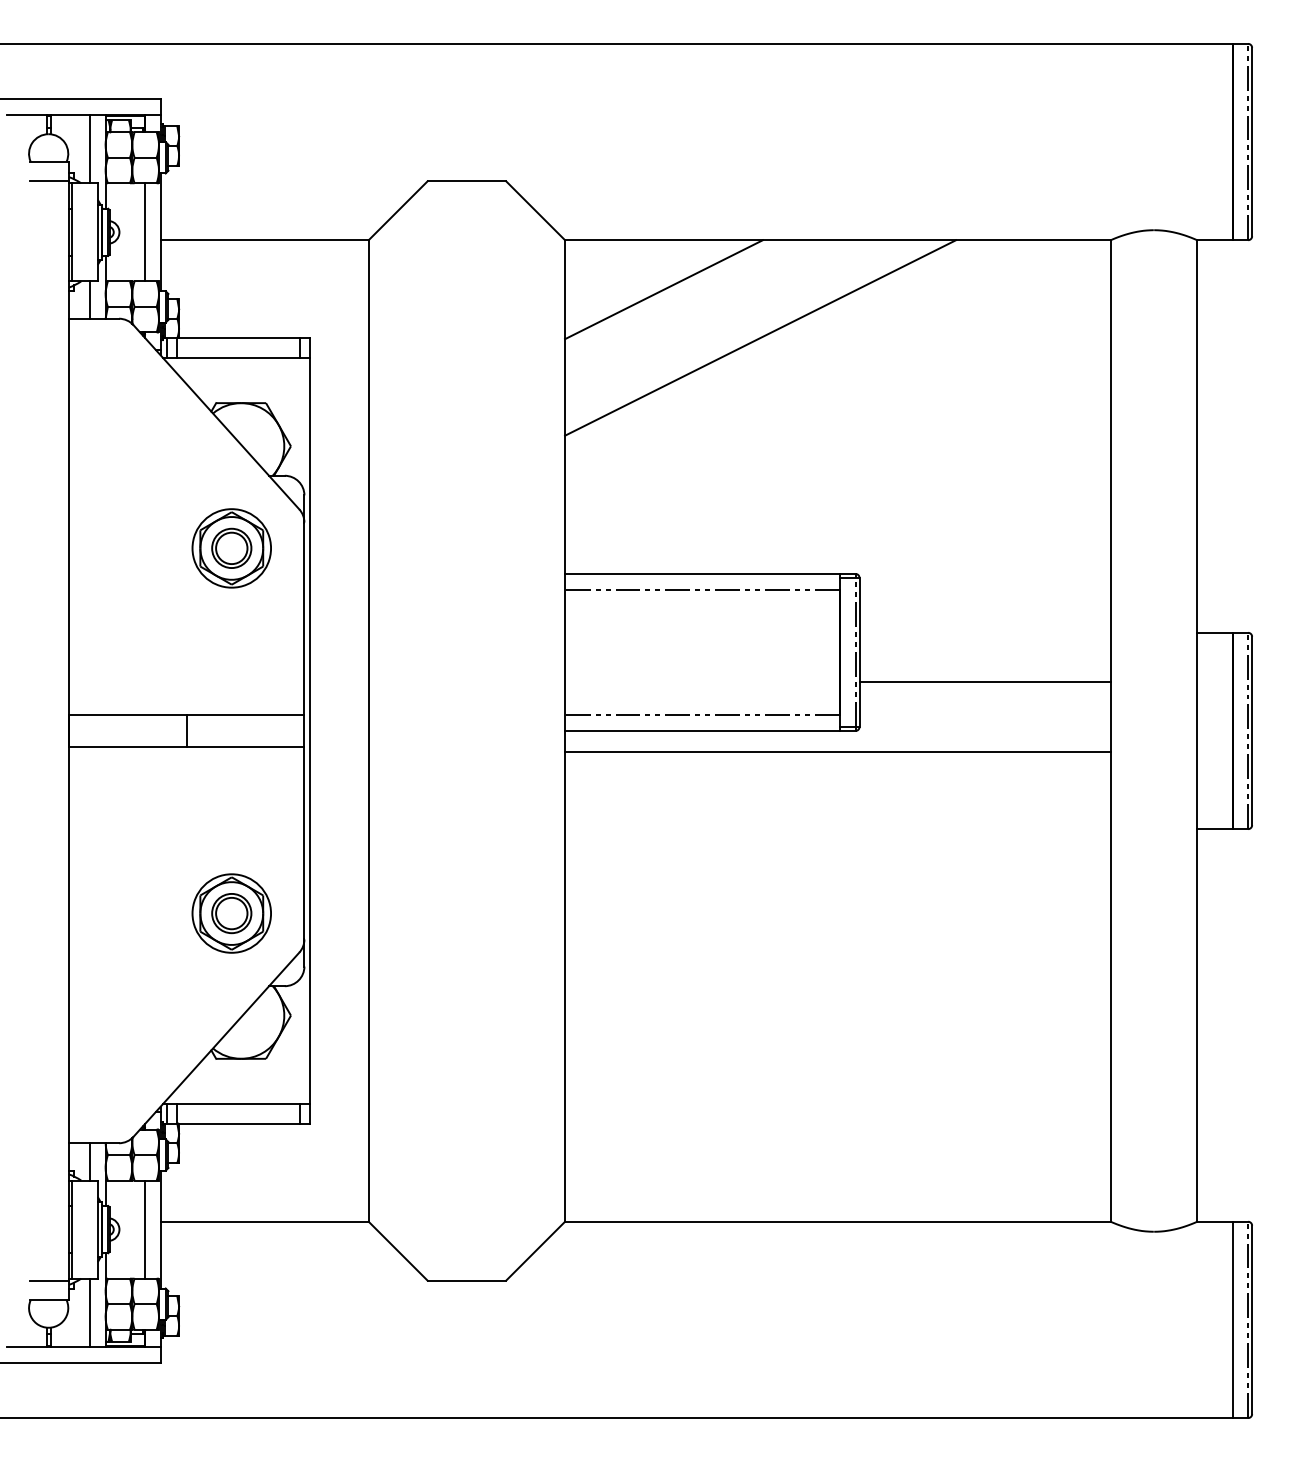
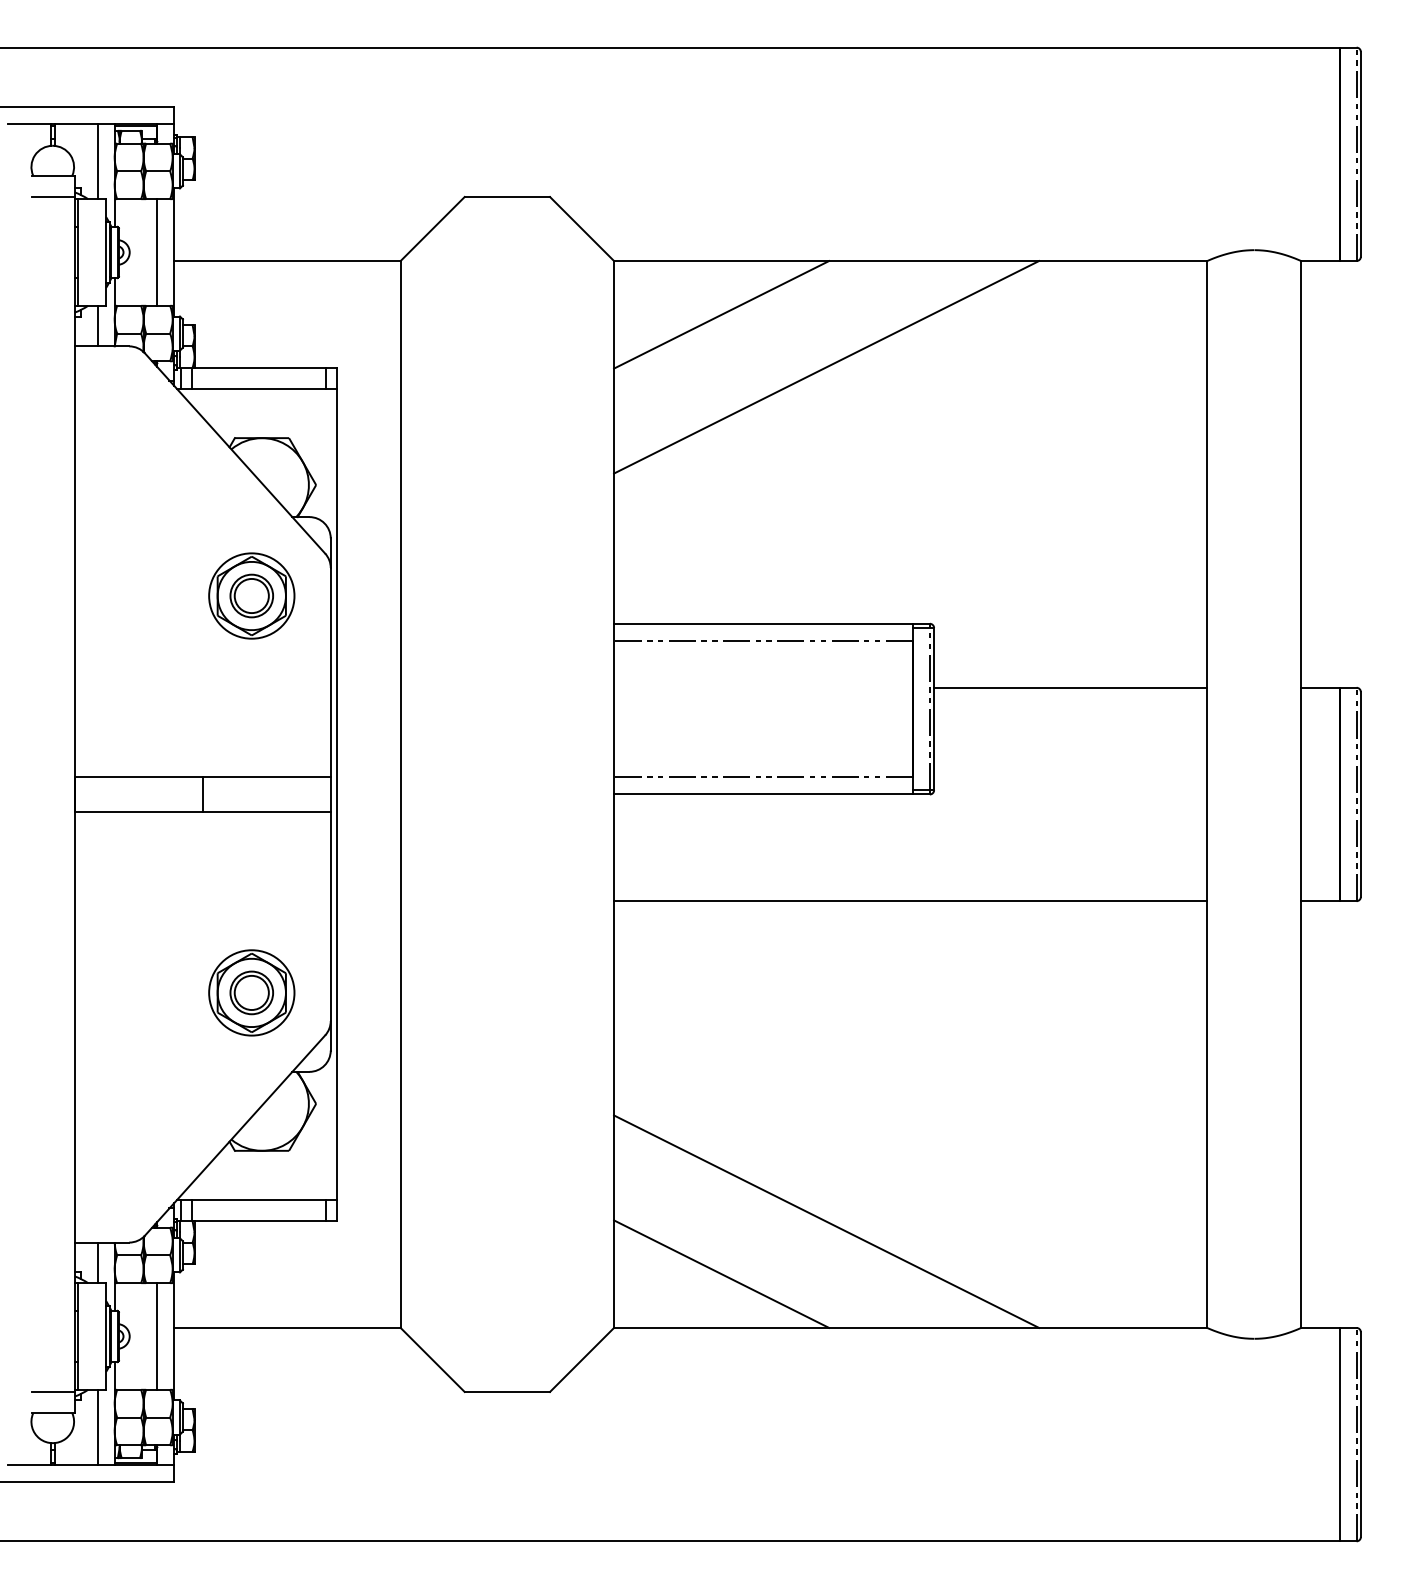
line: (984, 681) -> (1070, 687), moved
line: (837, 752) -> (910, 901), moved
line: (760, 1123) -> (826, 1221), added
line: (663, 1171) -> (721, 1273), added

